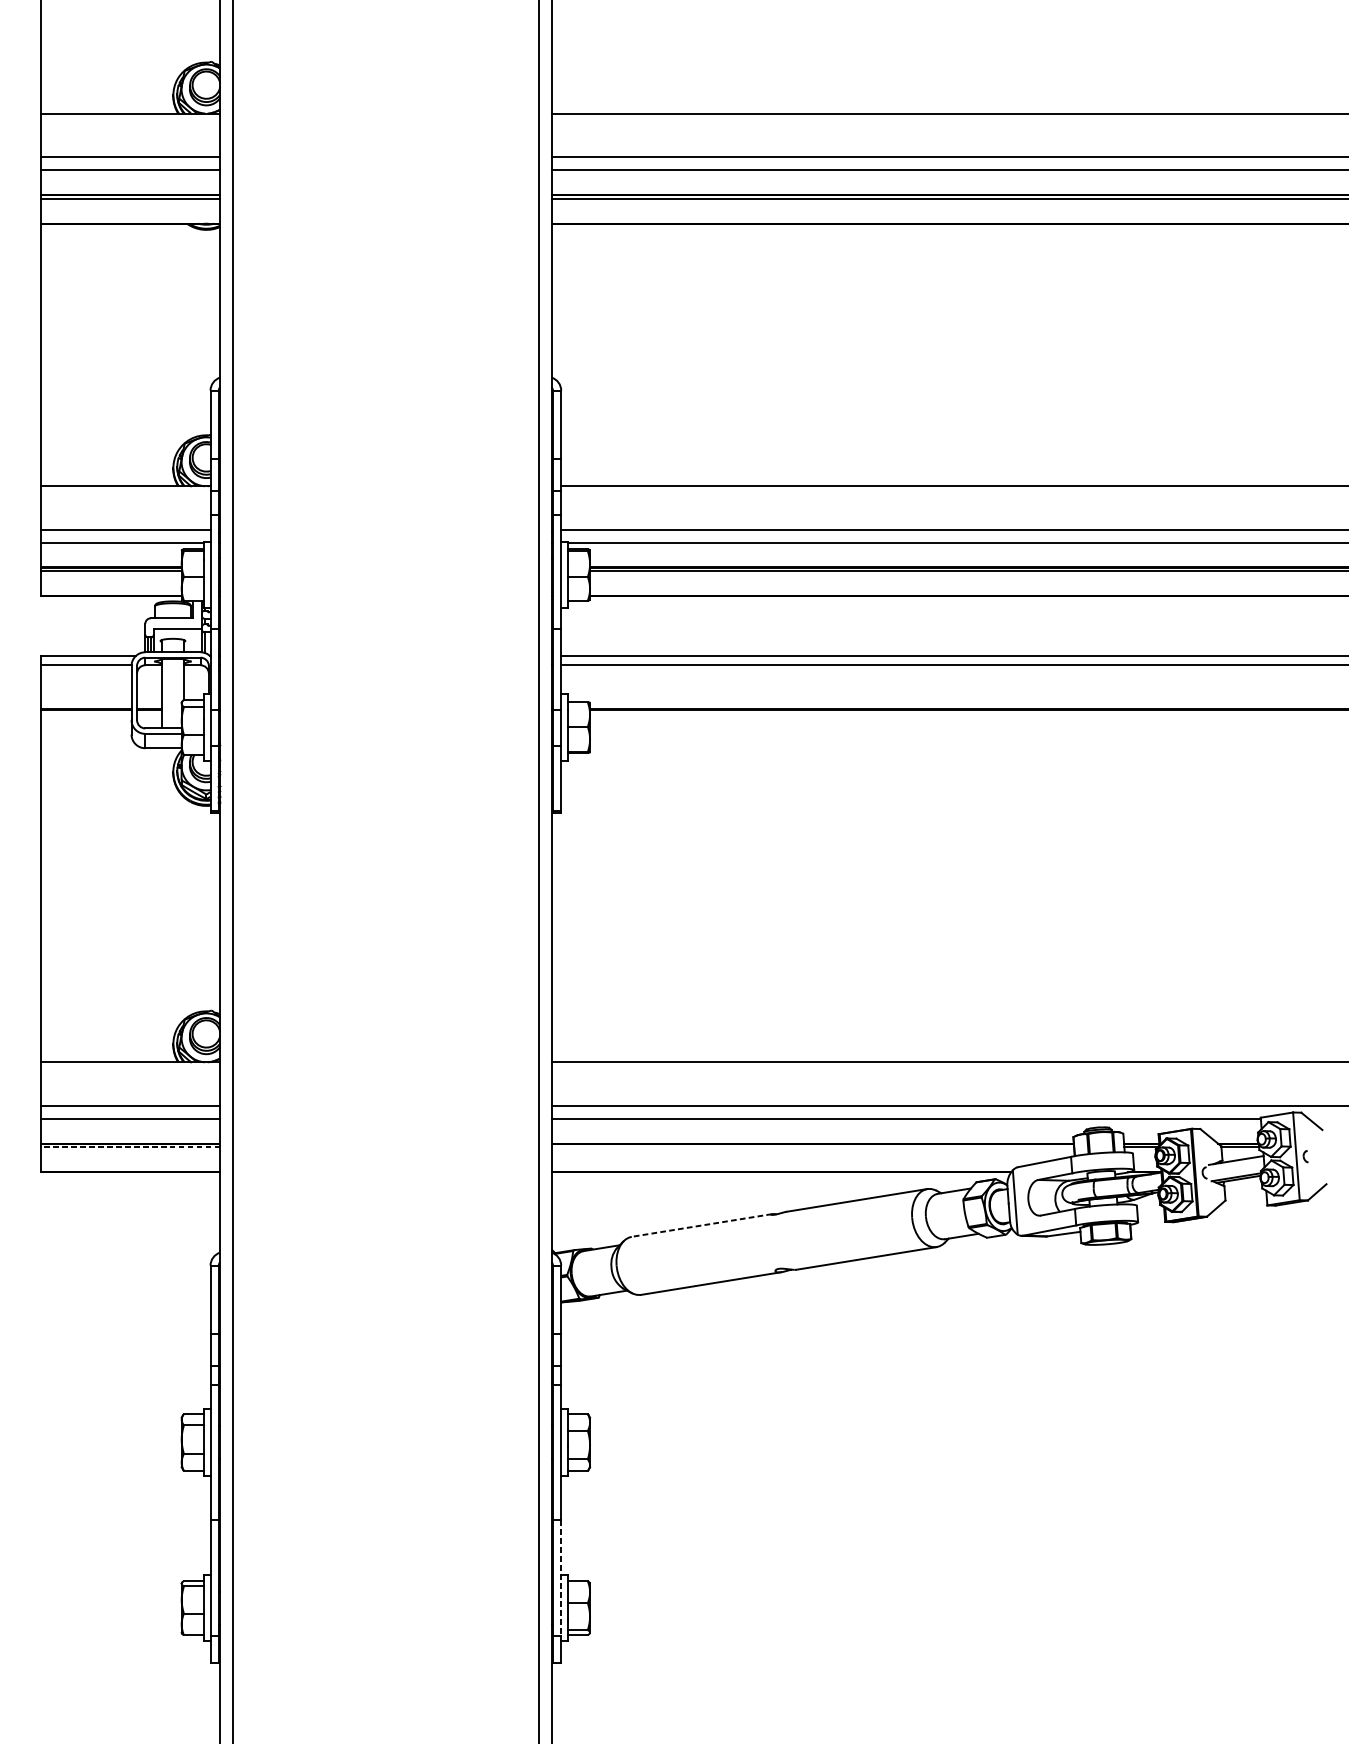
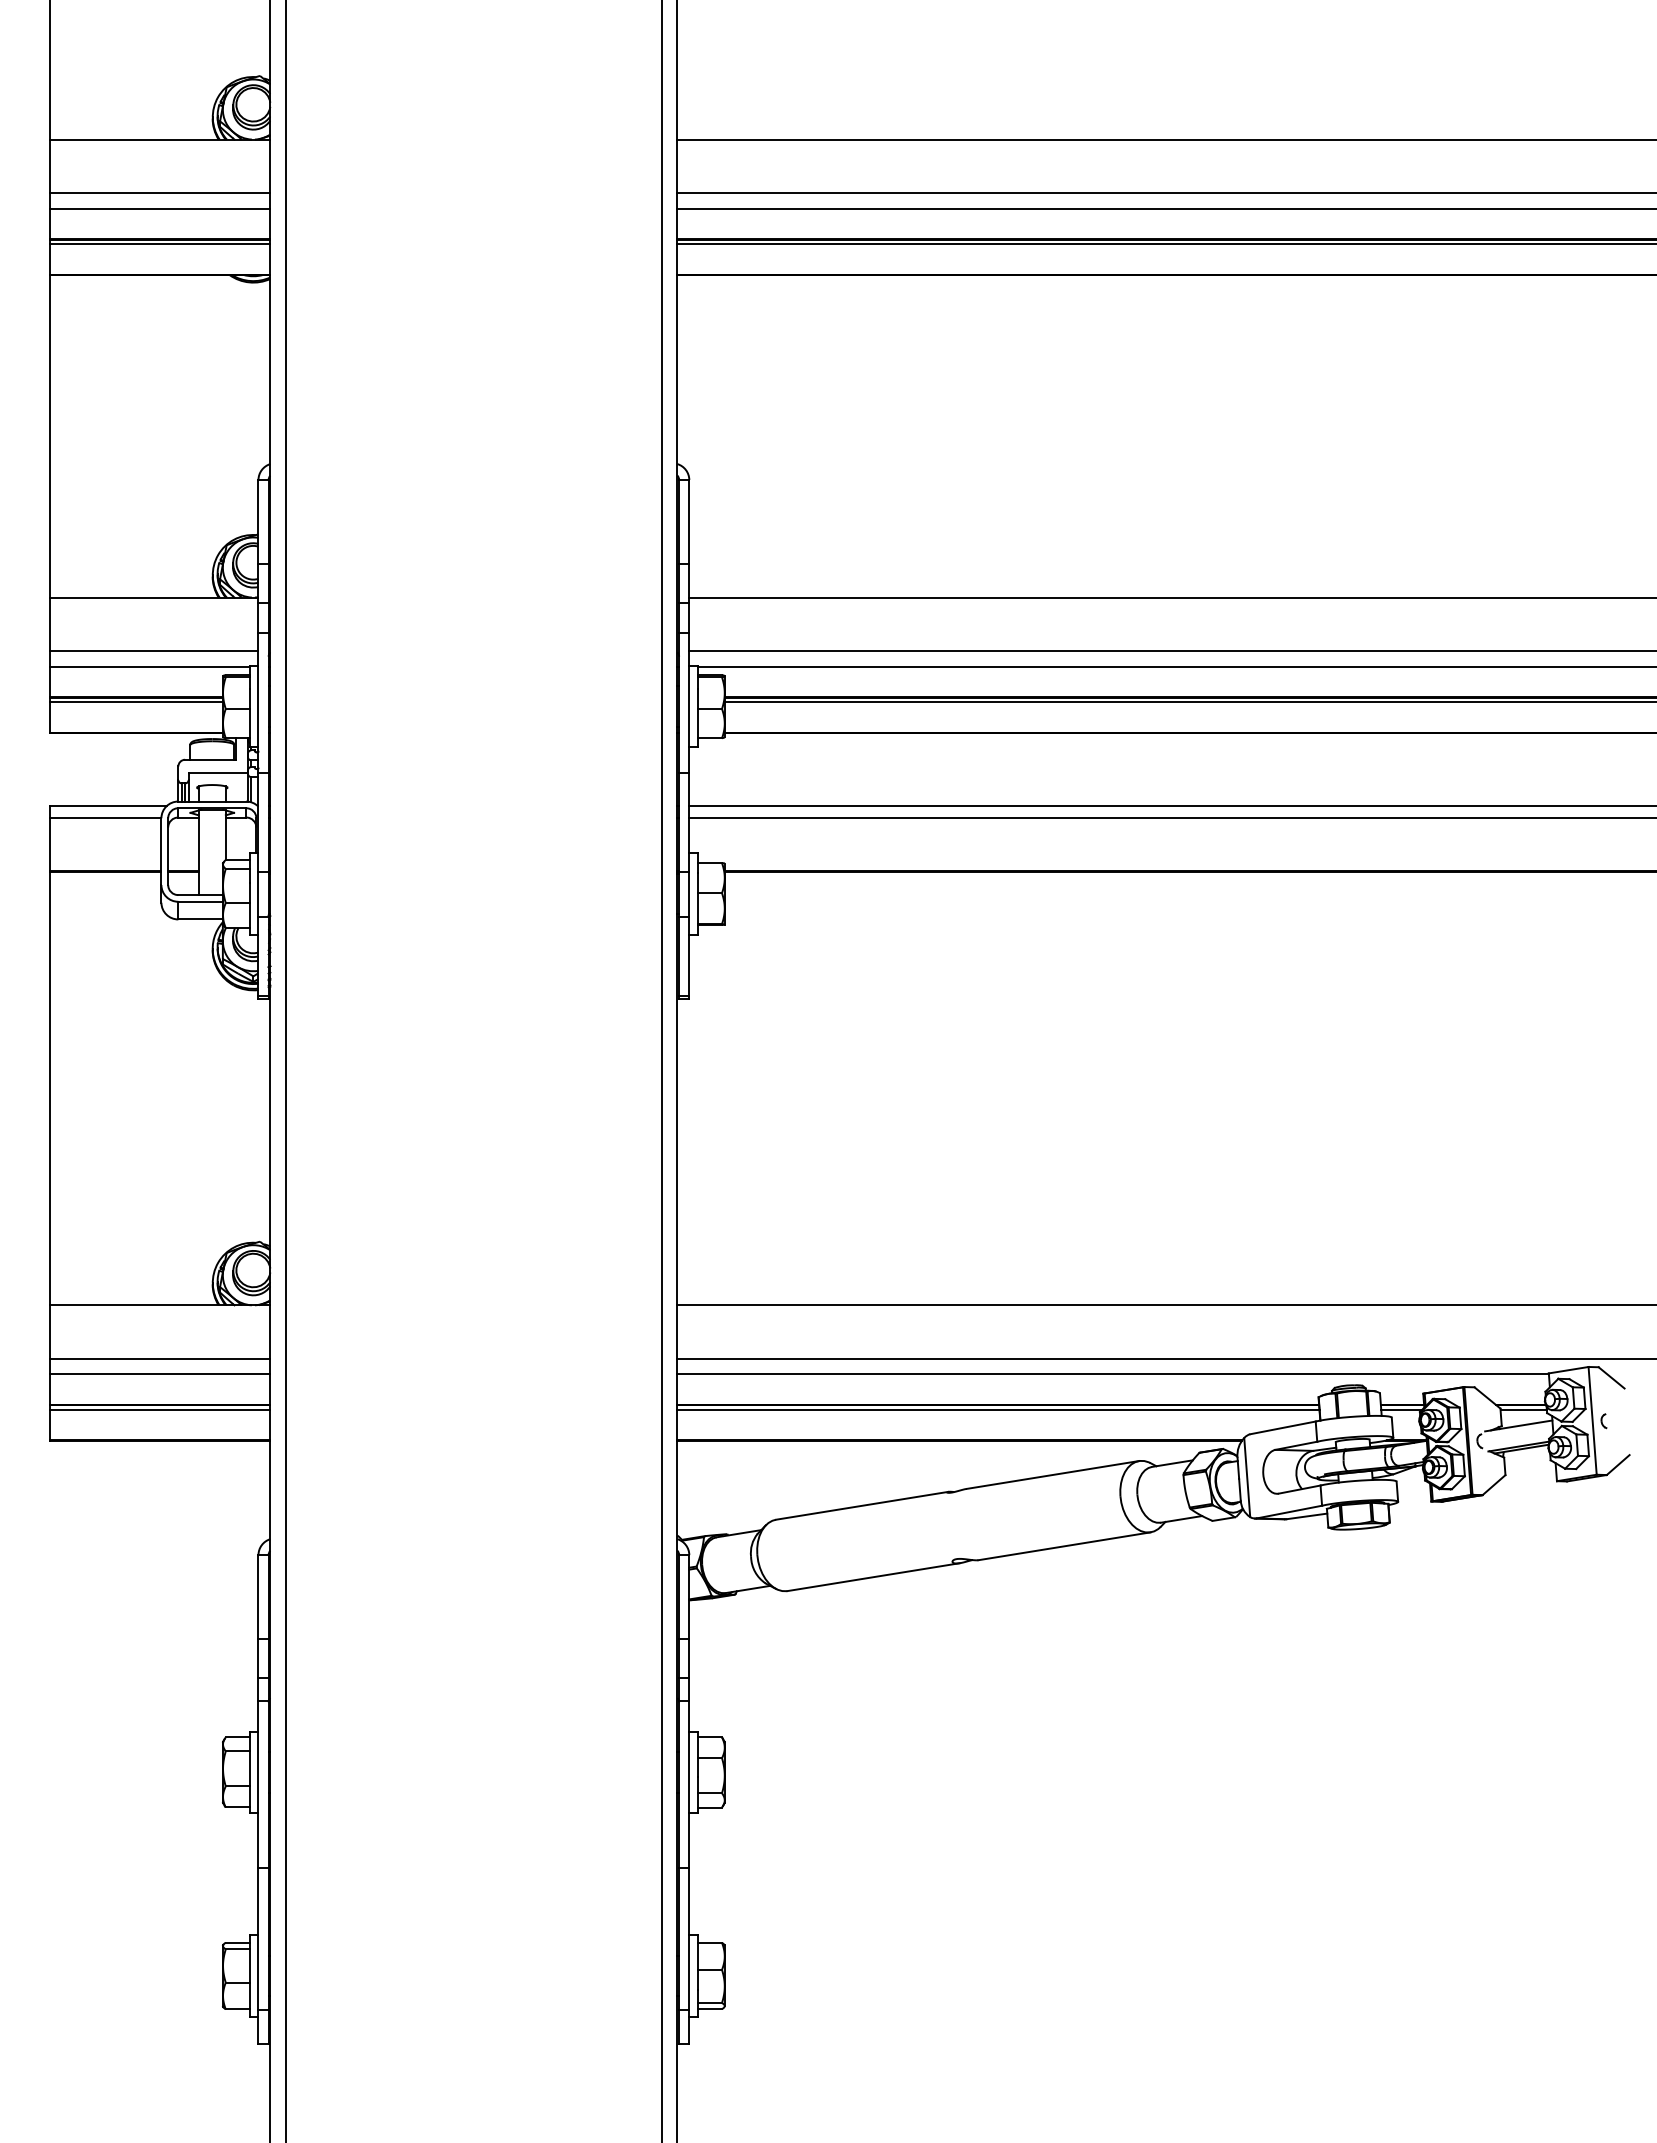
line: (130, 1147) -> (159, 1409), dashed -> solid
line: (812, 1147) -> (998, 1409), added
line: (701, 1225) -> (861, 1505), dashed -> solid
line: (561, 1578) -> (689, 1939), dashed -> solid

